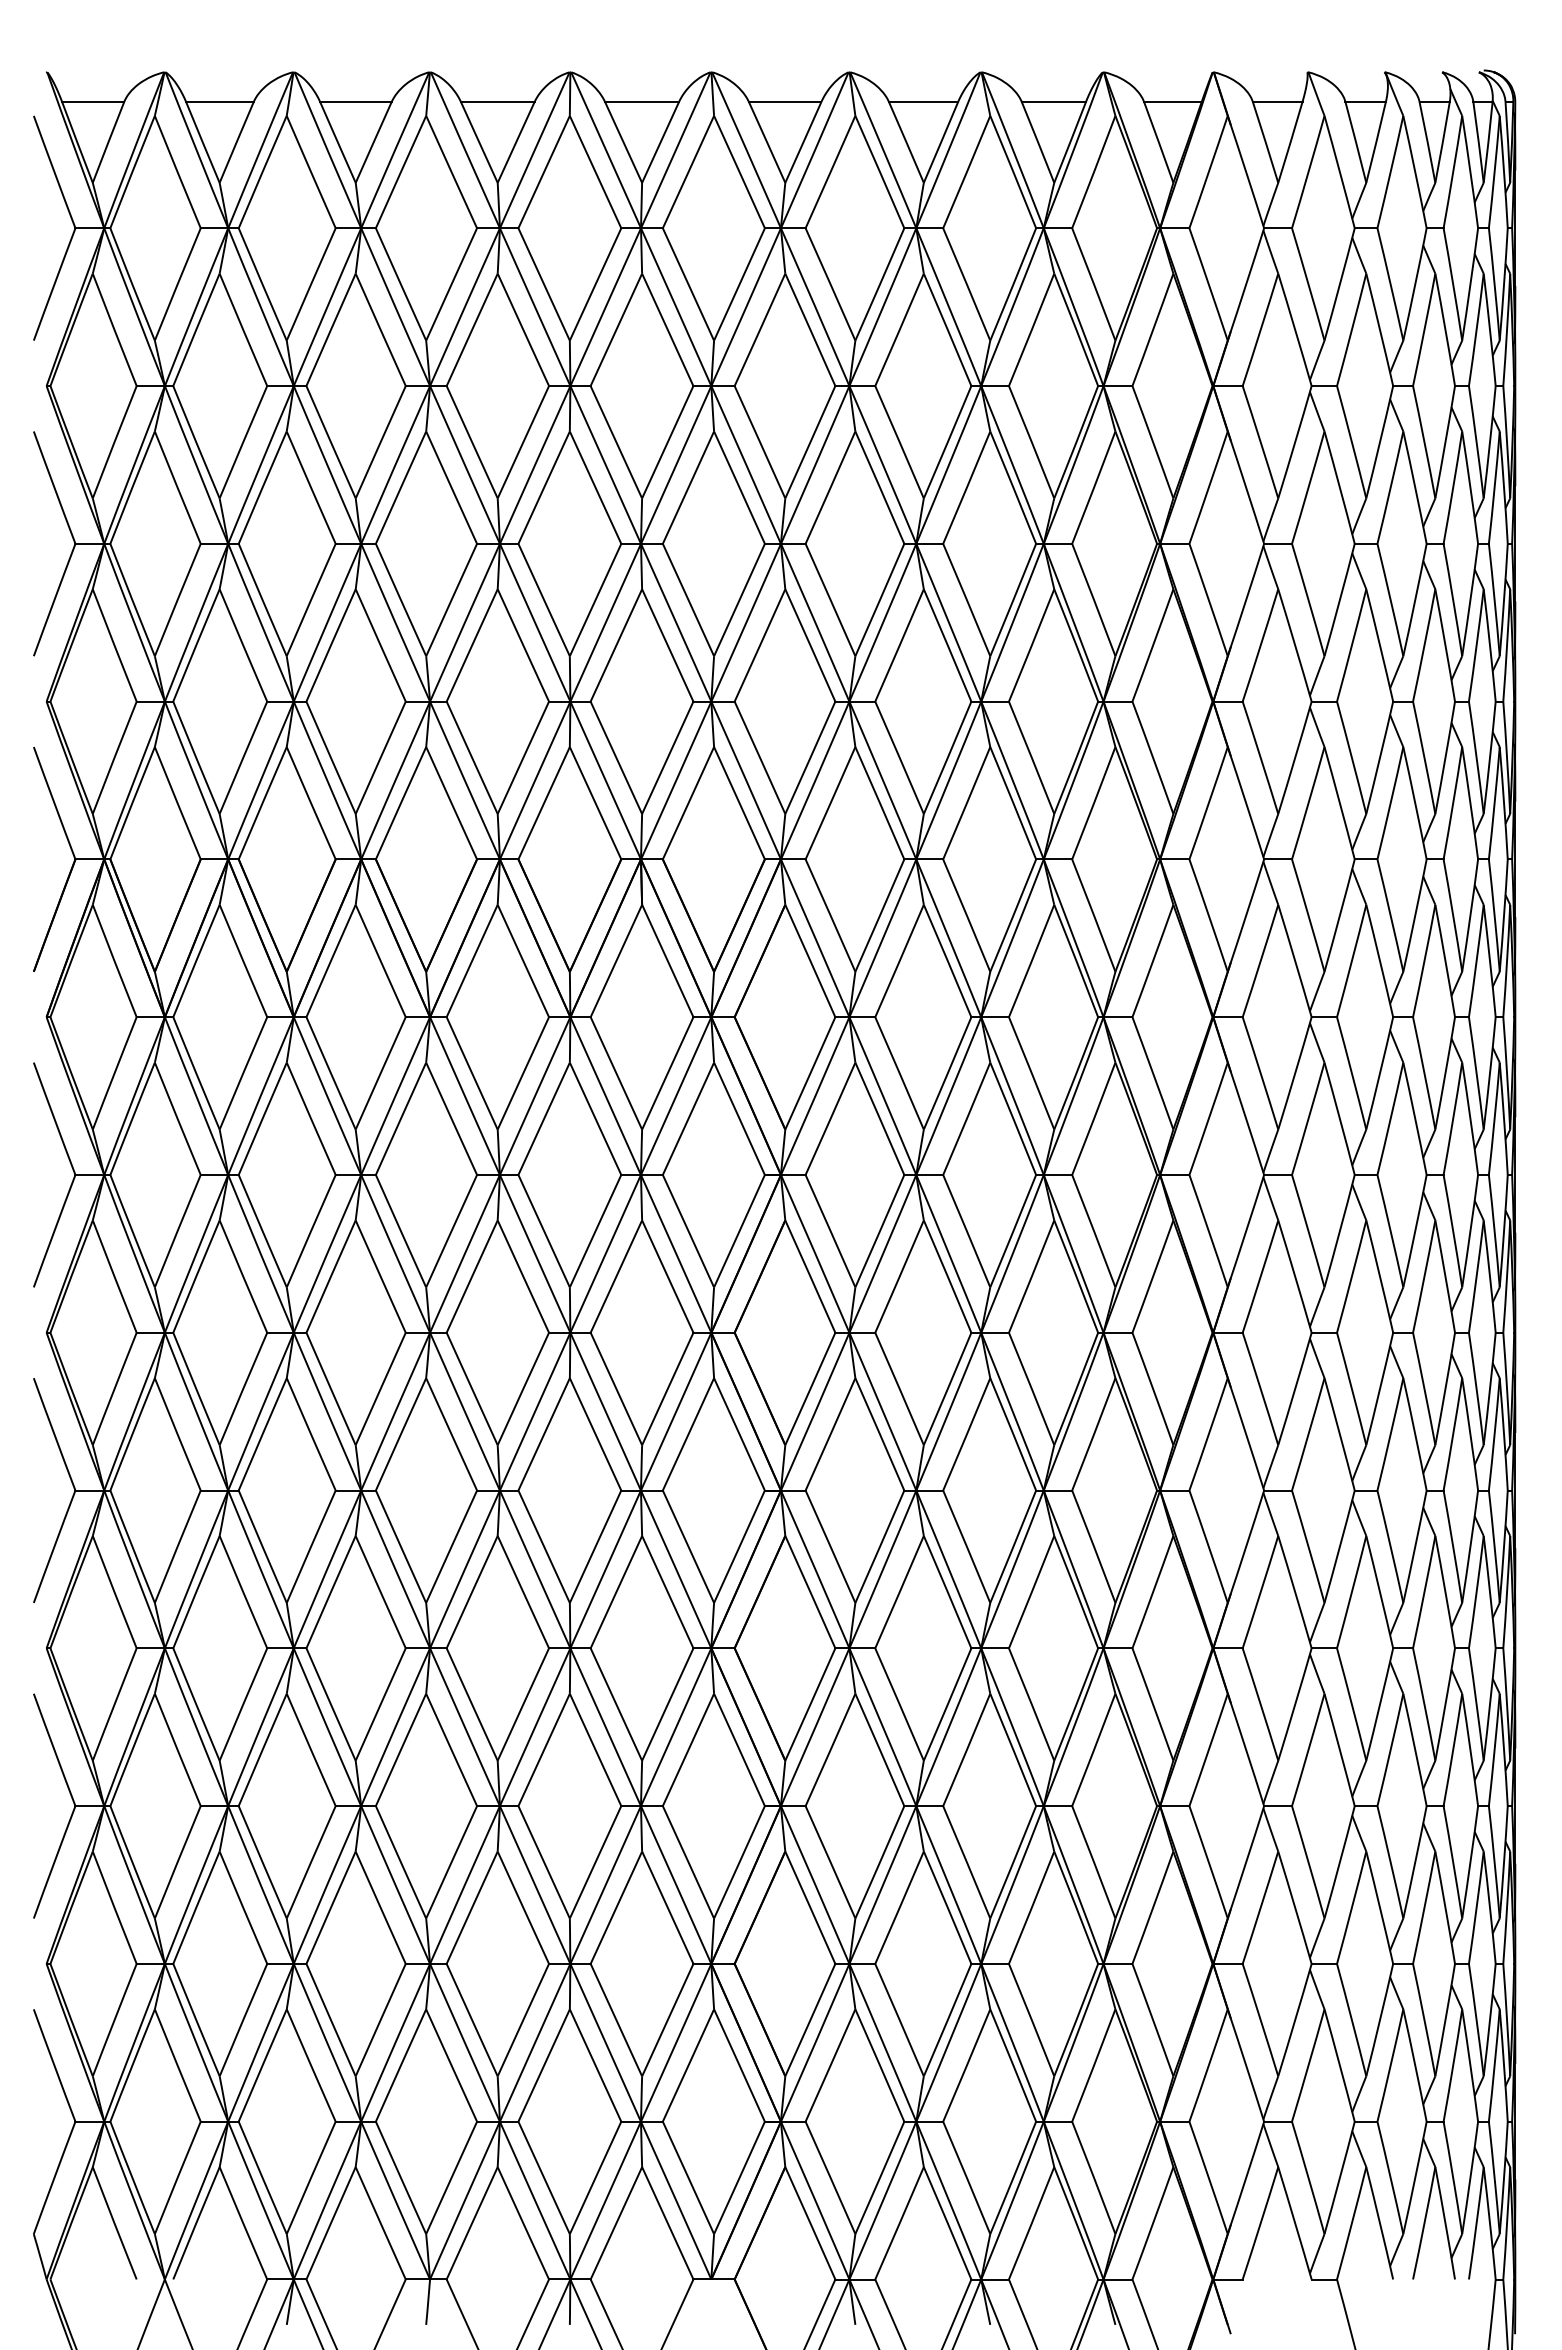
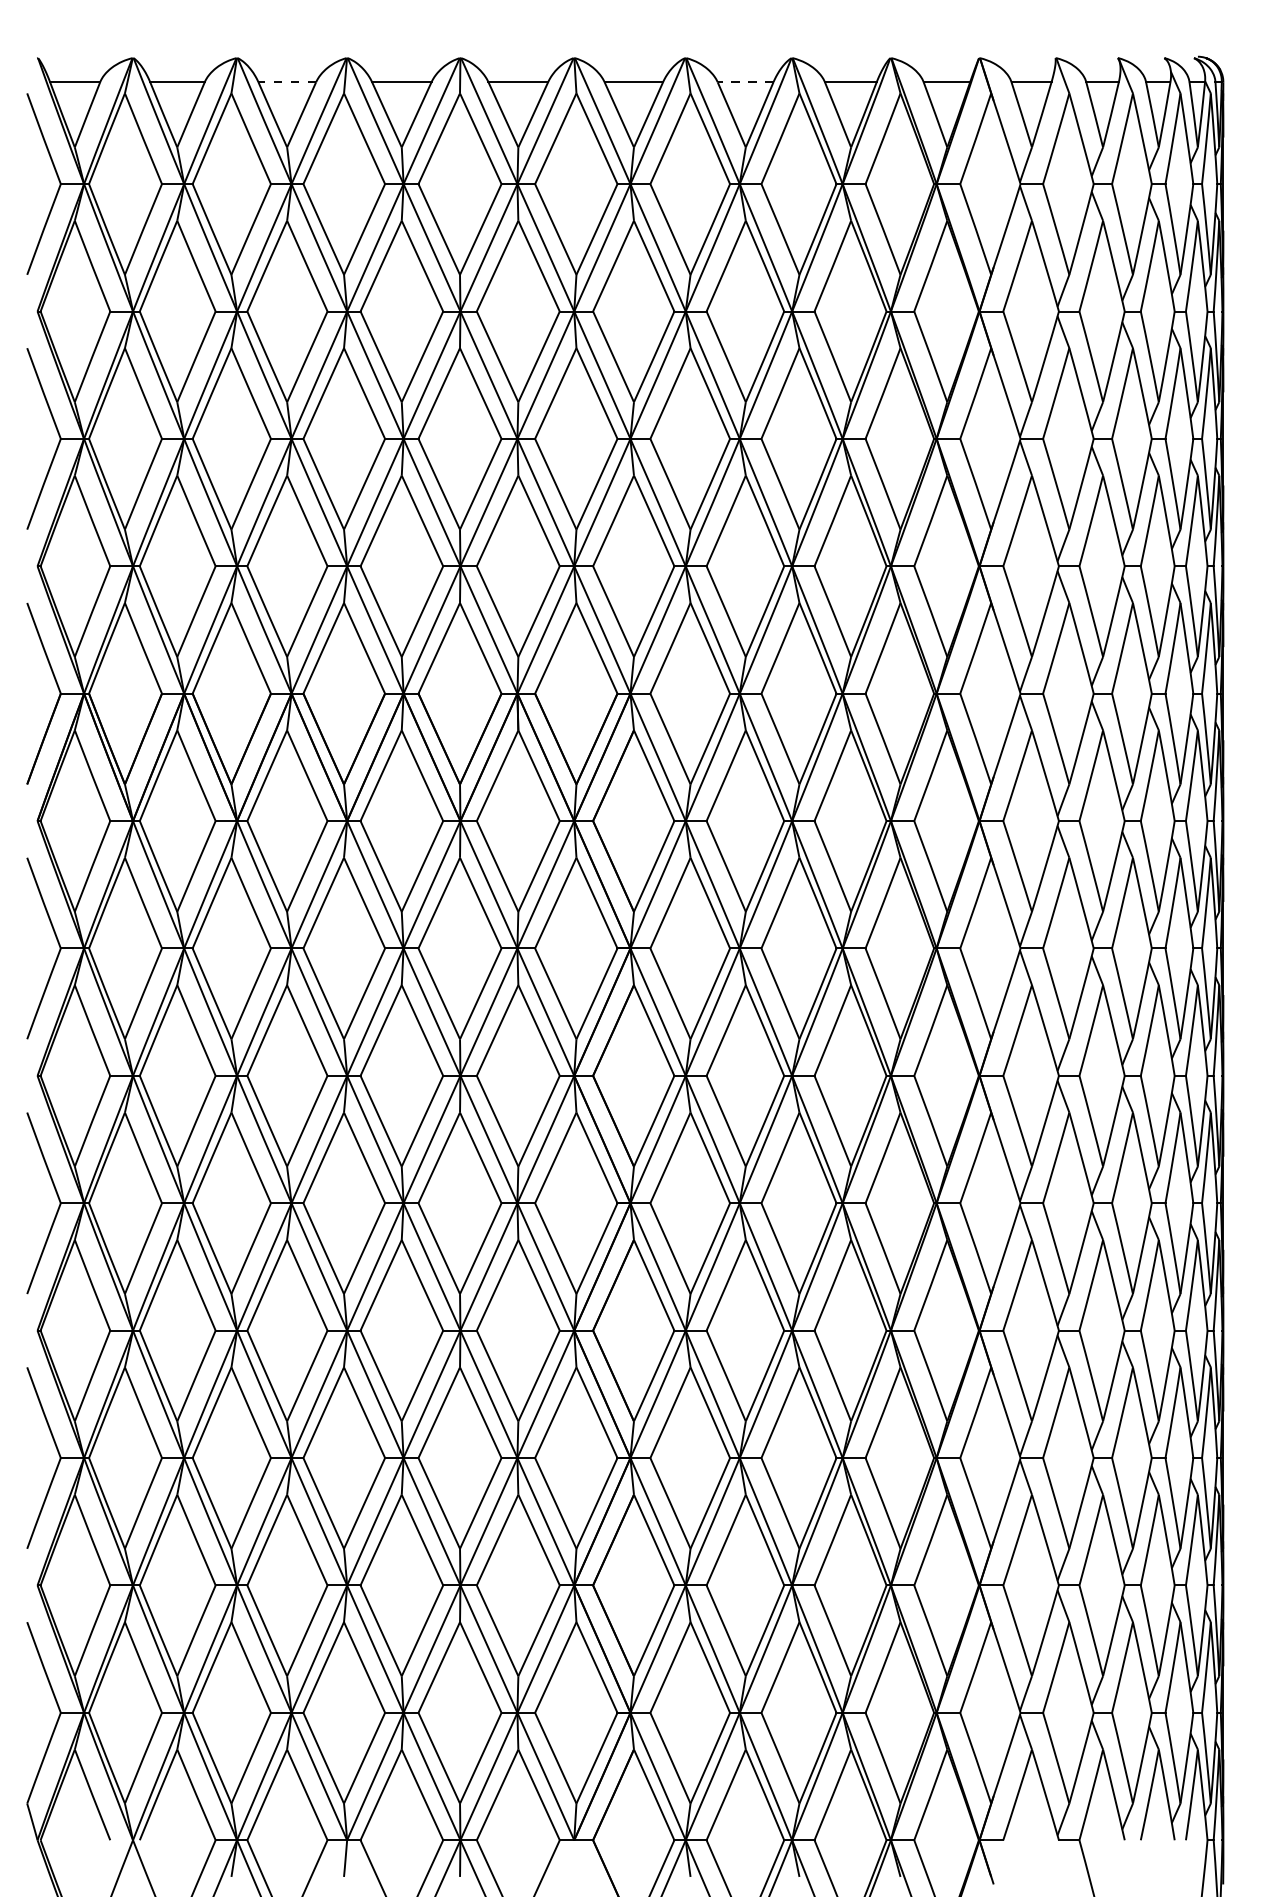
line: (355, 102) -> (286, 82), solid -> dashed
line: (923, 102) -> (745, 82), solid -> dashed

